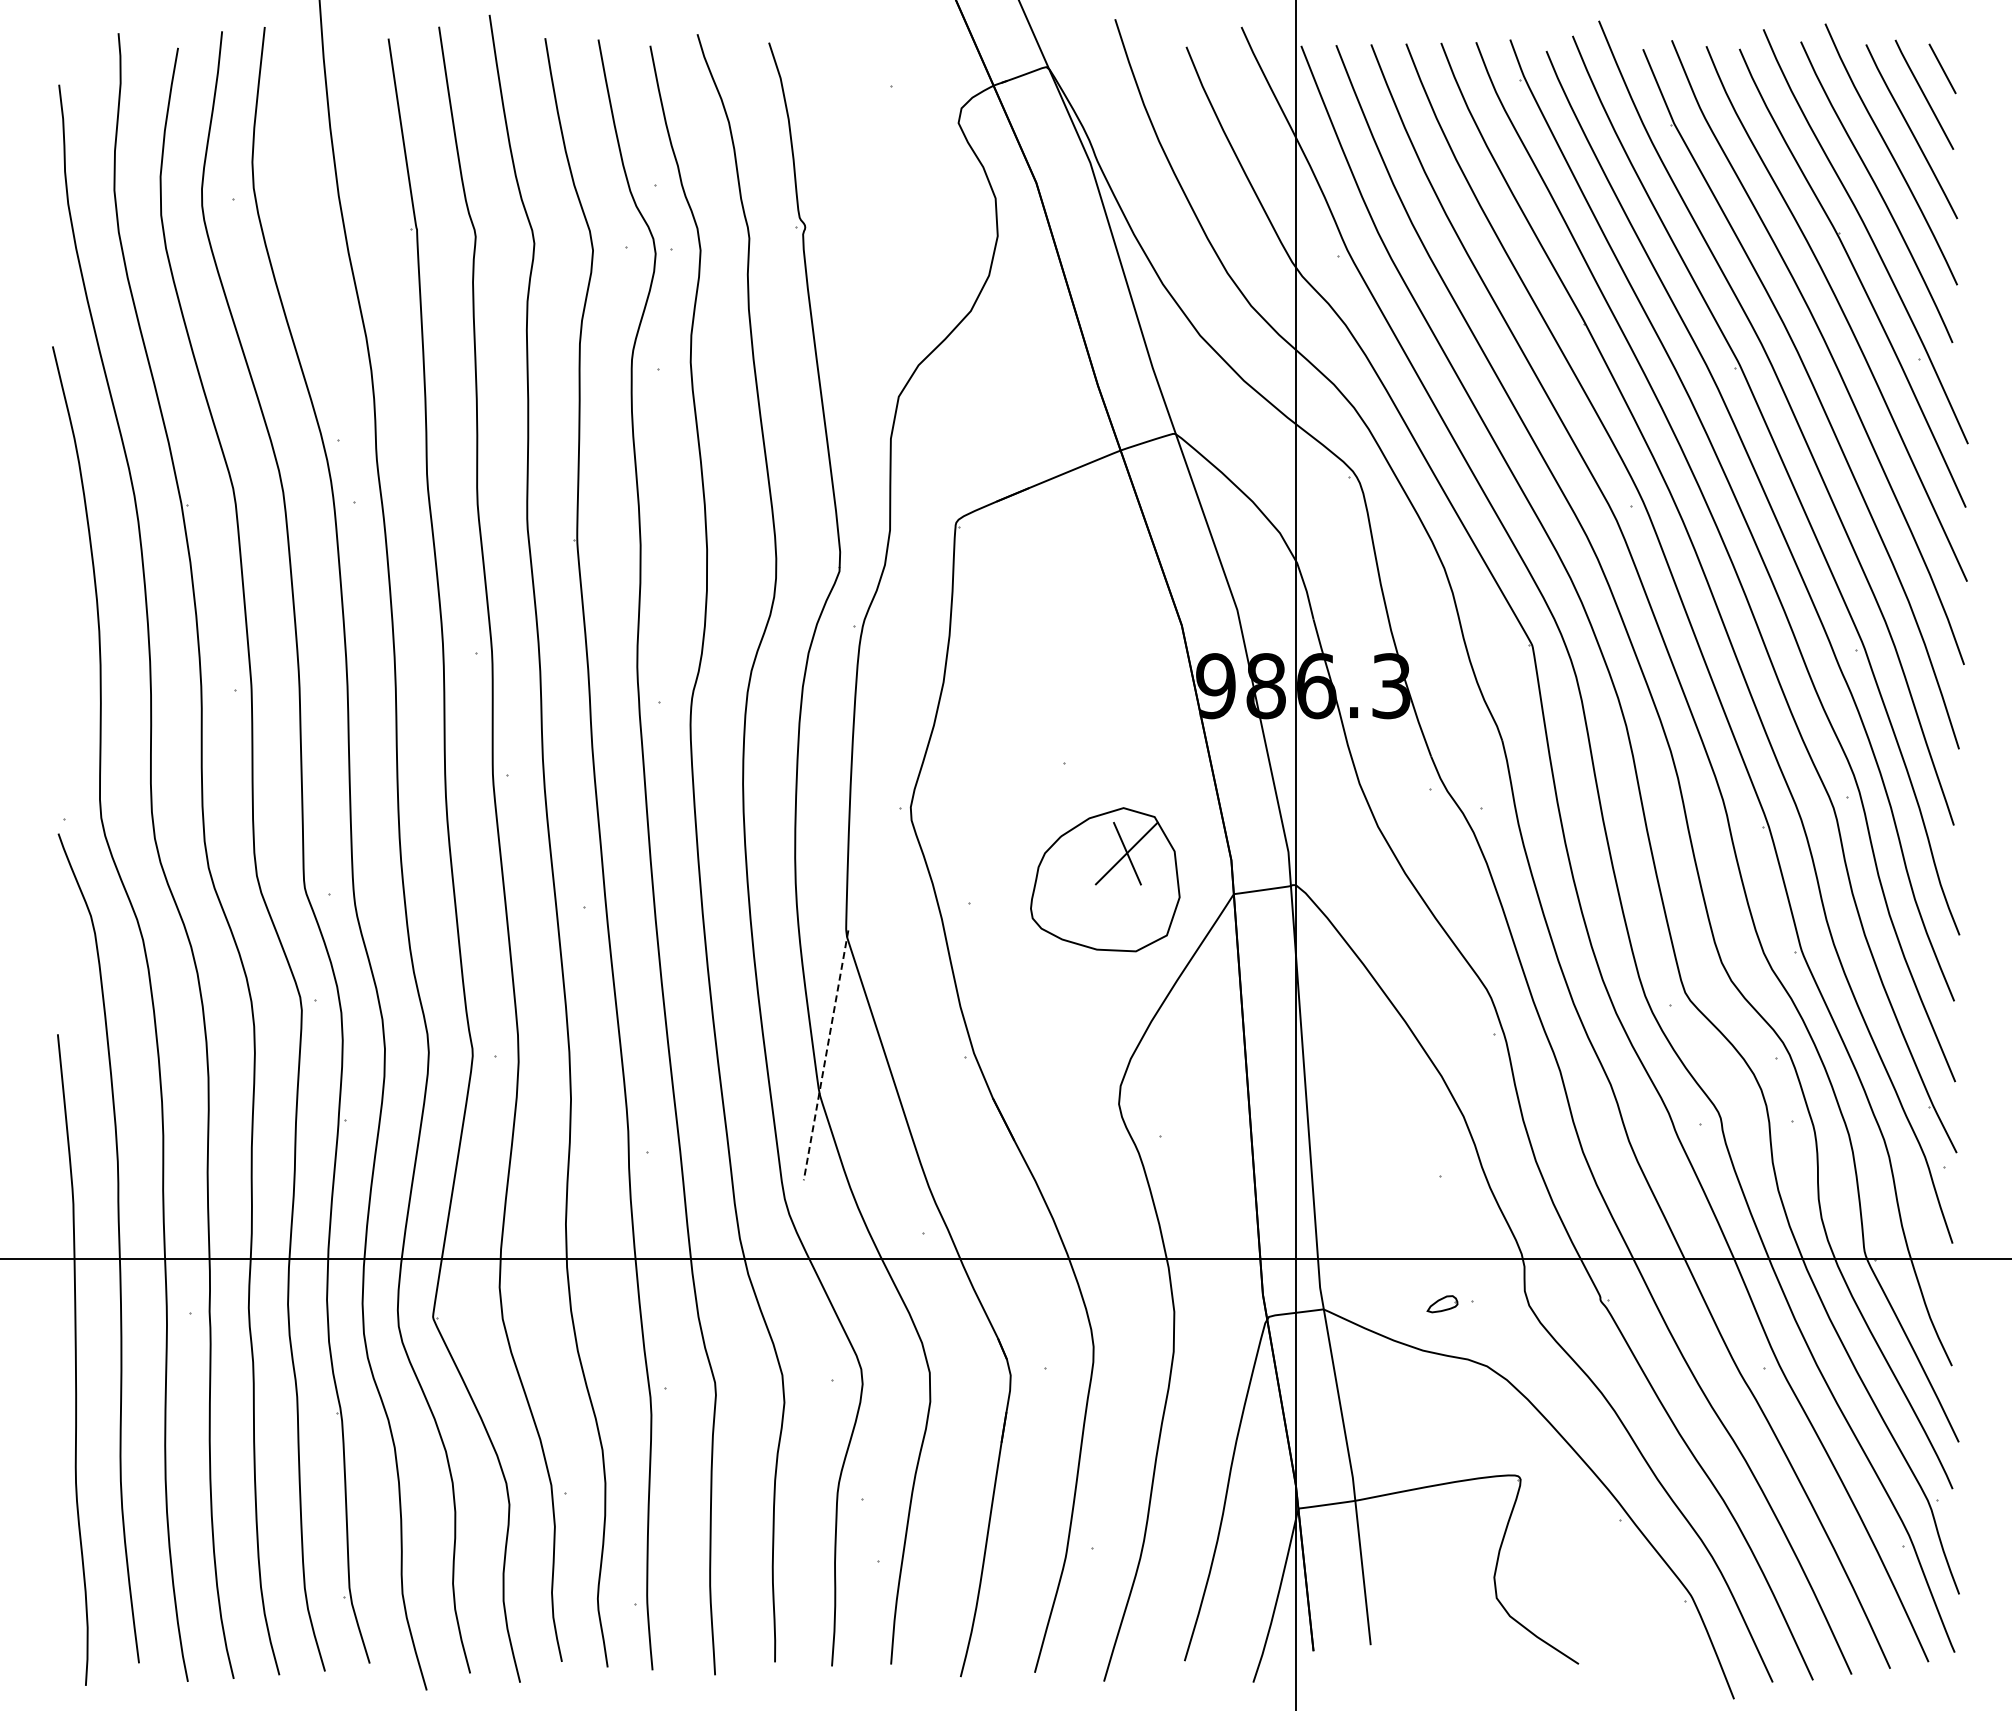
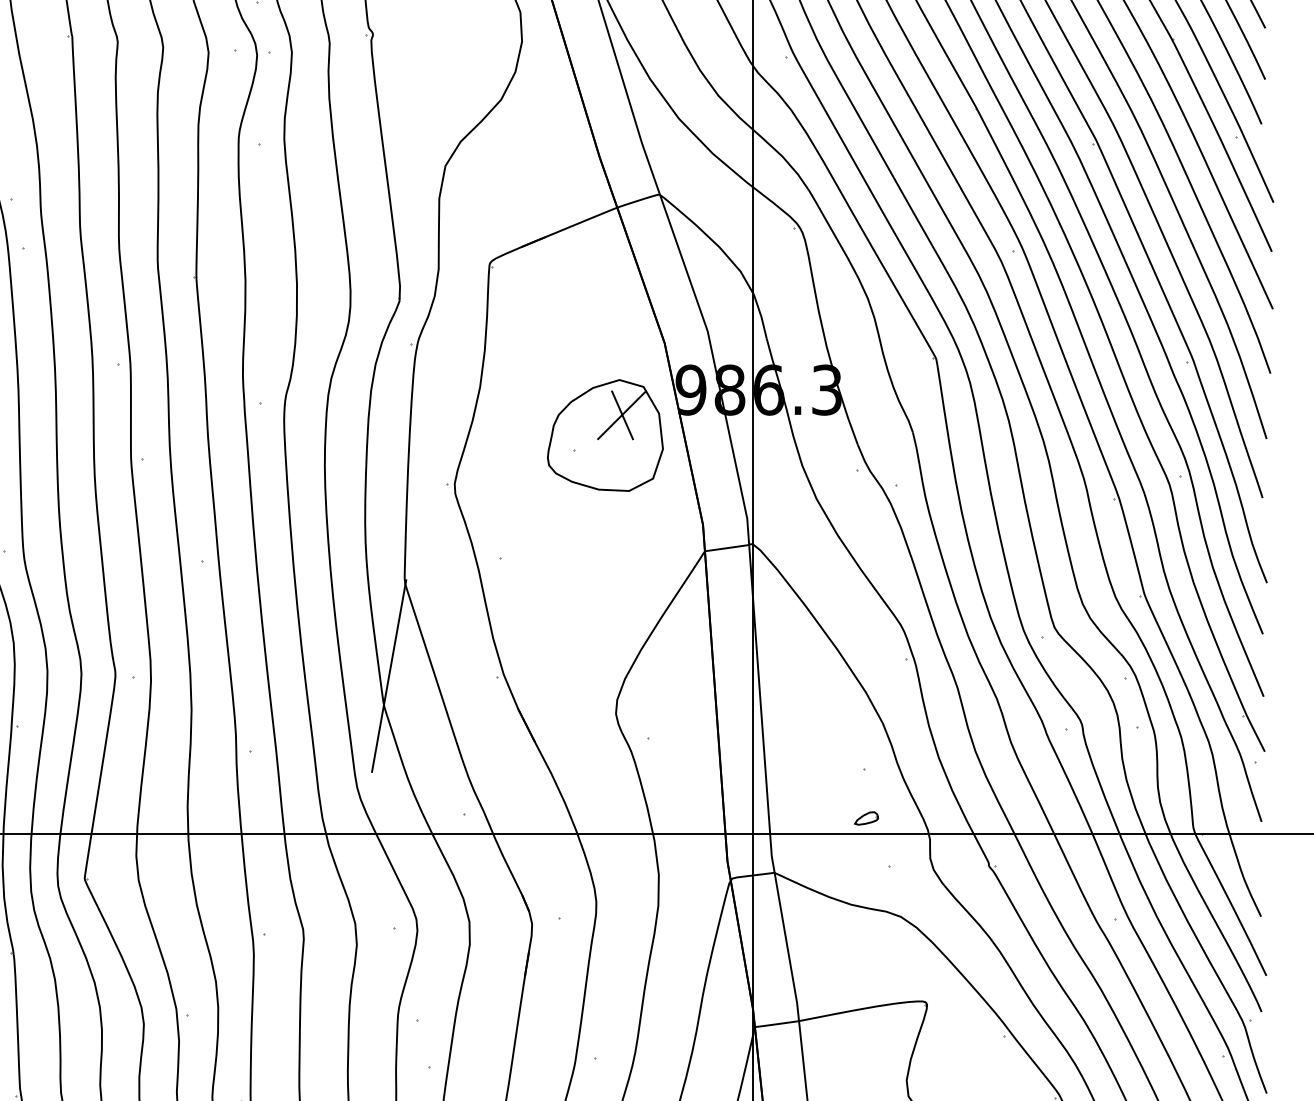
part: (1105, 879) -> (605, 435), moved
line: (826, 1055) -> (389, 676), dashed -> solid
part: (1442, 1304) -> (866, 818), moved

